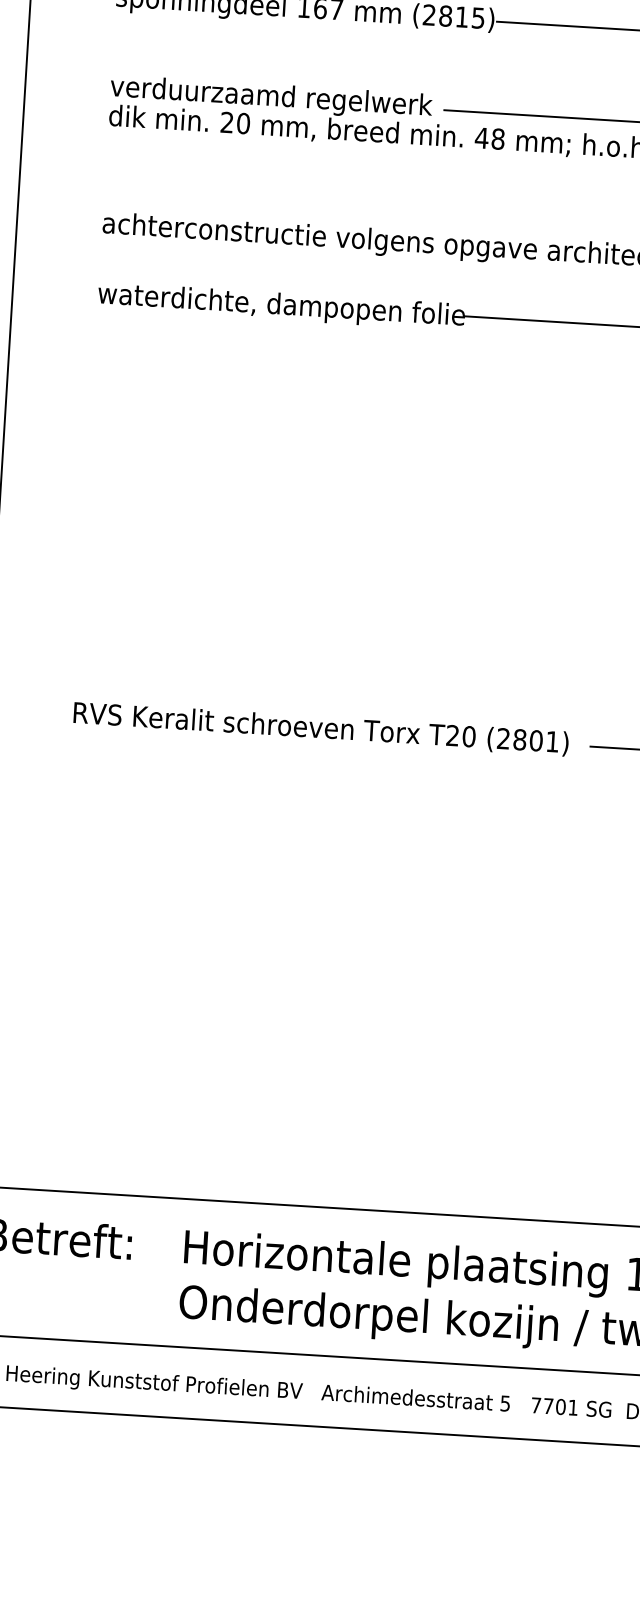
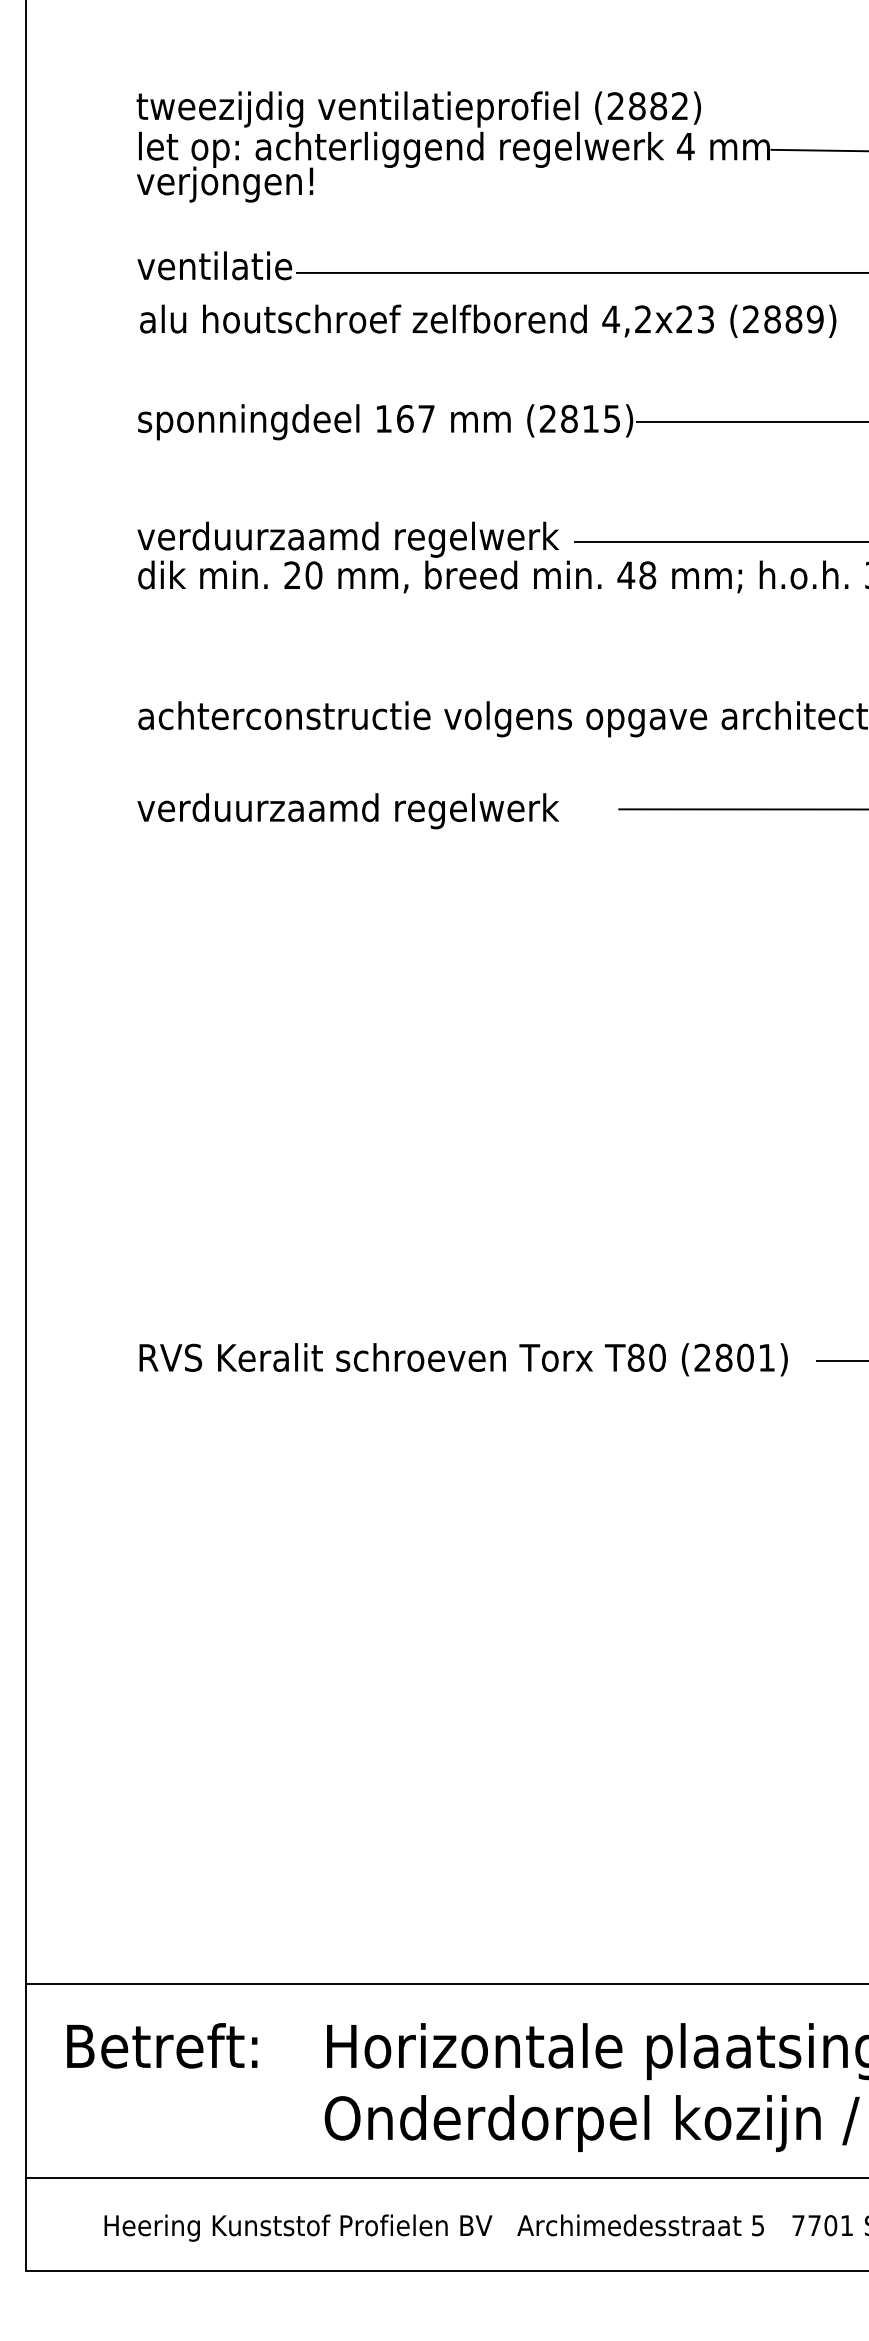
text: (280, 306) -> (377, 811), waterdichte, dampopen folie -> verduurzaamd regelwerk
text: (452, 735) -> (635, 1357), T20 -> T80

